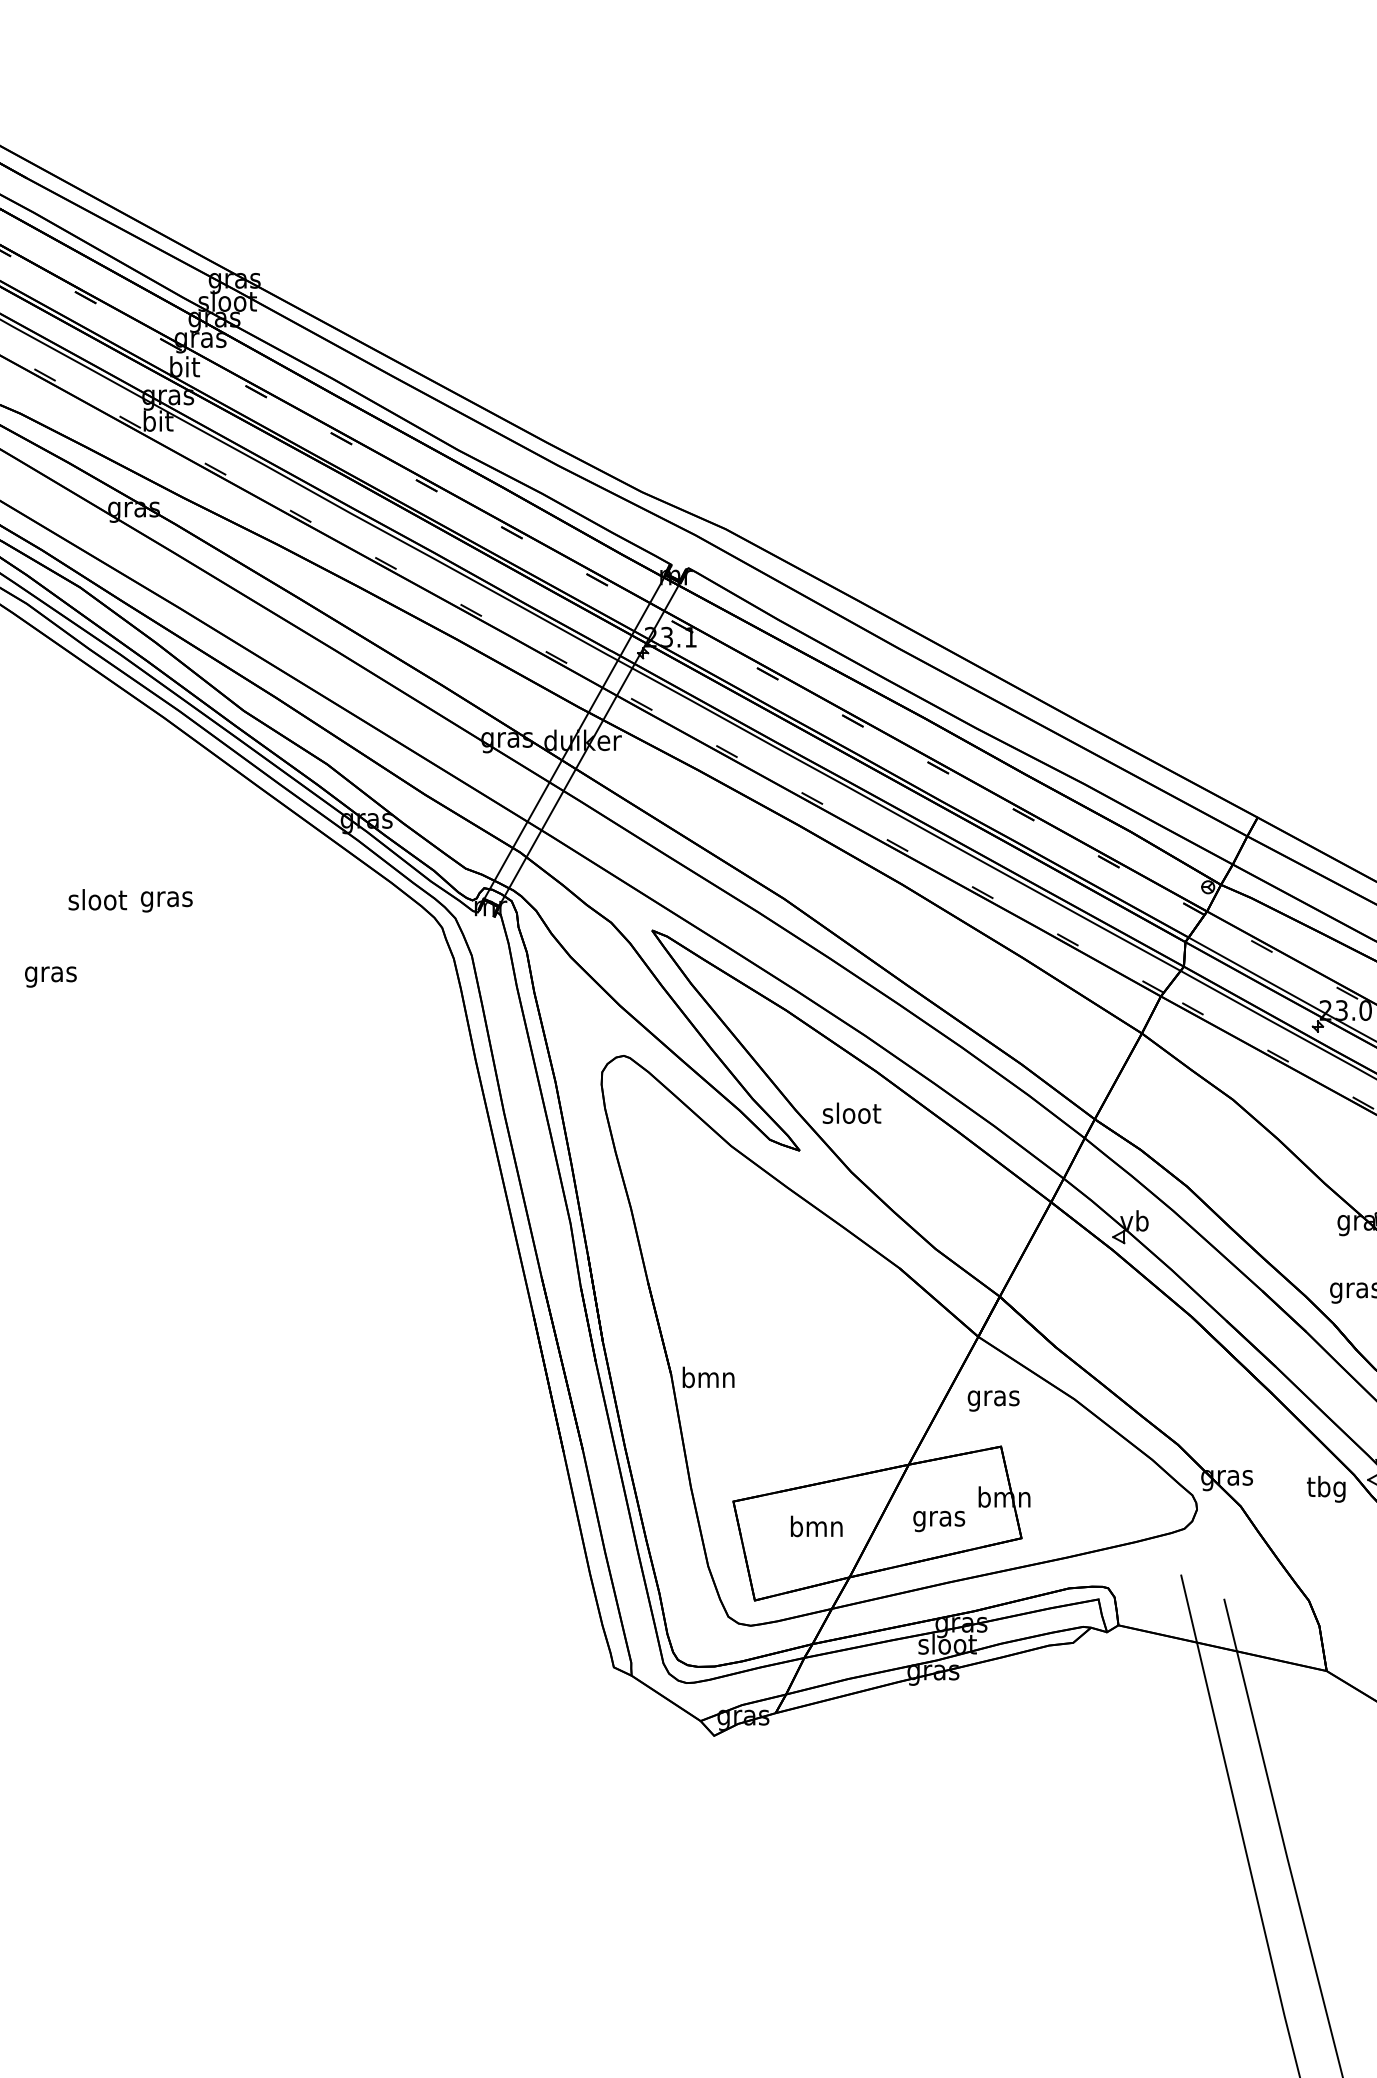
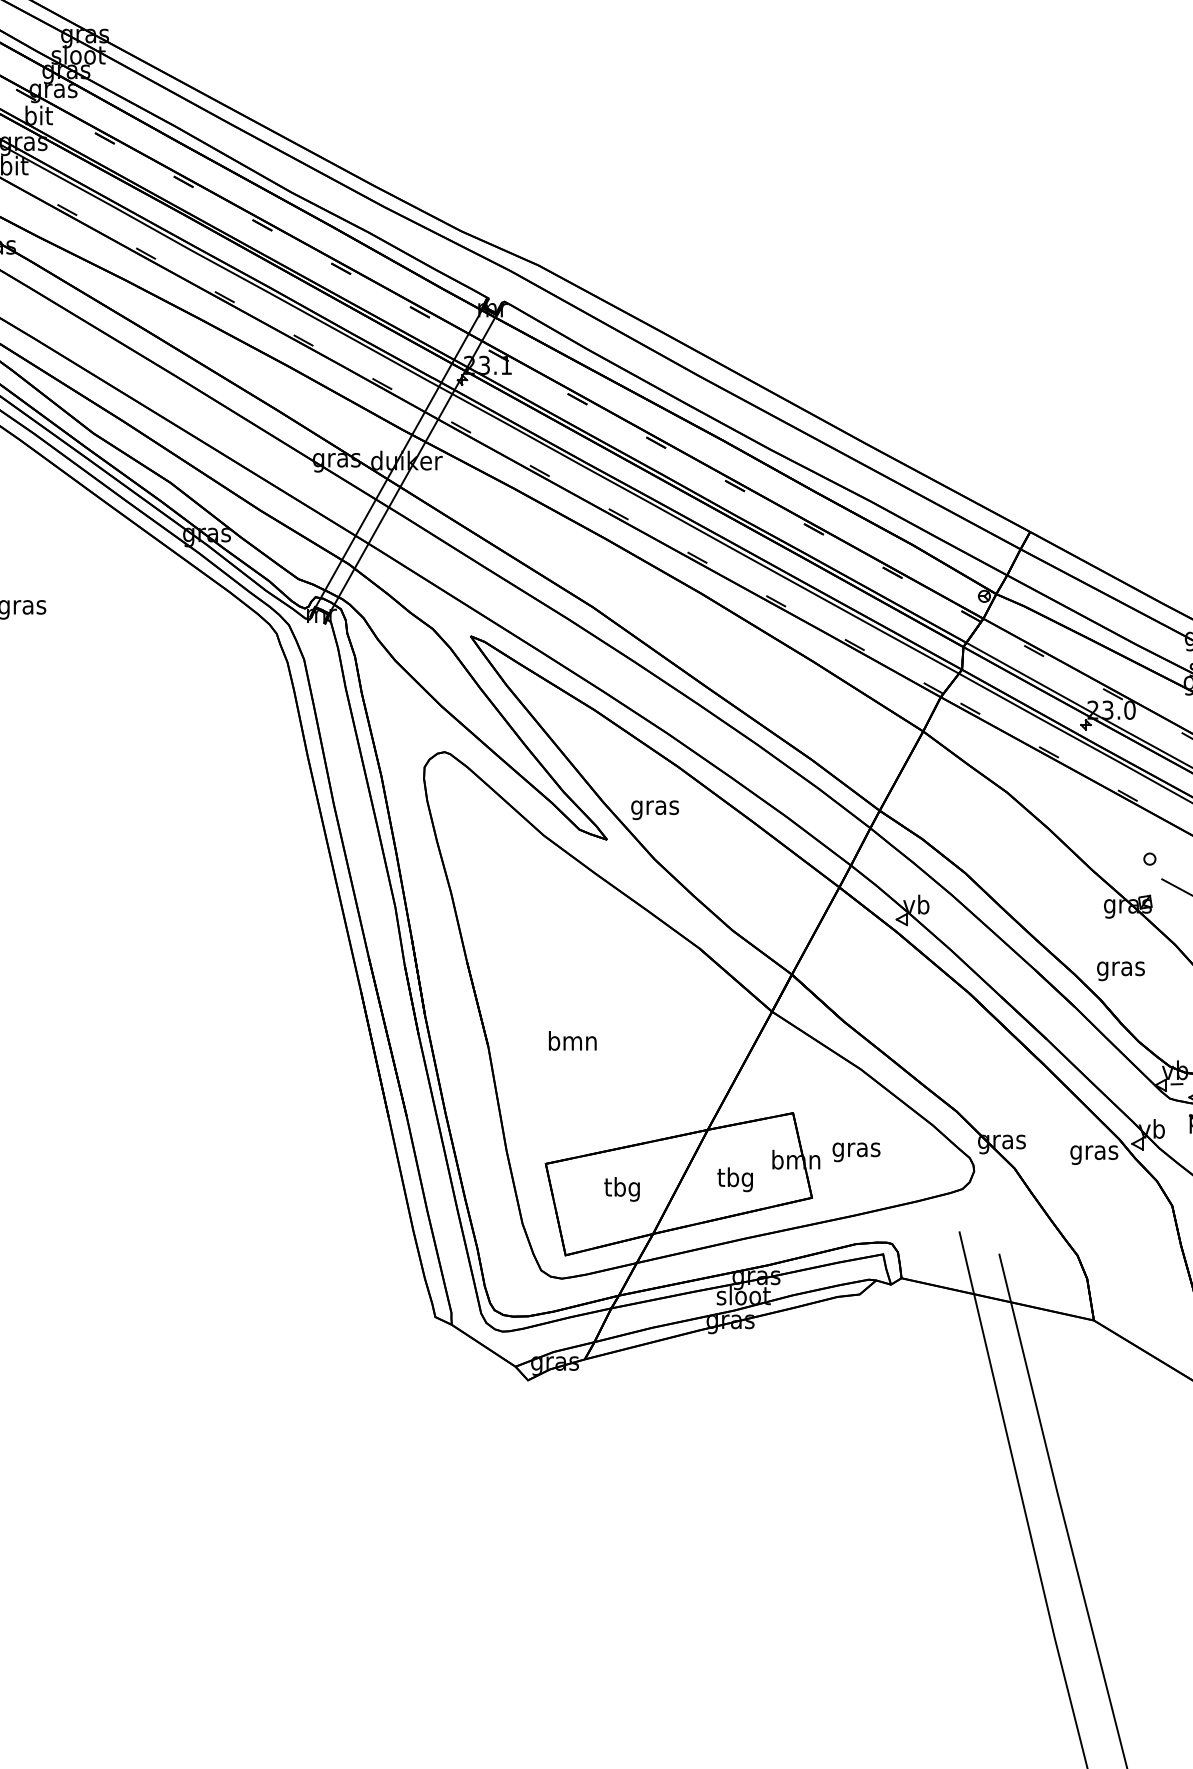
text: (851, 1115) -> (654, 807), sloot -> gras
text: (708, 1377) -> (572, 1040), moved
text: (993, 1400) -> (856, 1151), moved
text: (1326, 1488) -> (1093, 1151), tbg -> gras
text: (939, 1518) -> (736, 1179), gras -> tbg
text: (816, 1528) -> (622, 1188), bmn -> tbg

